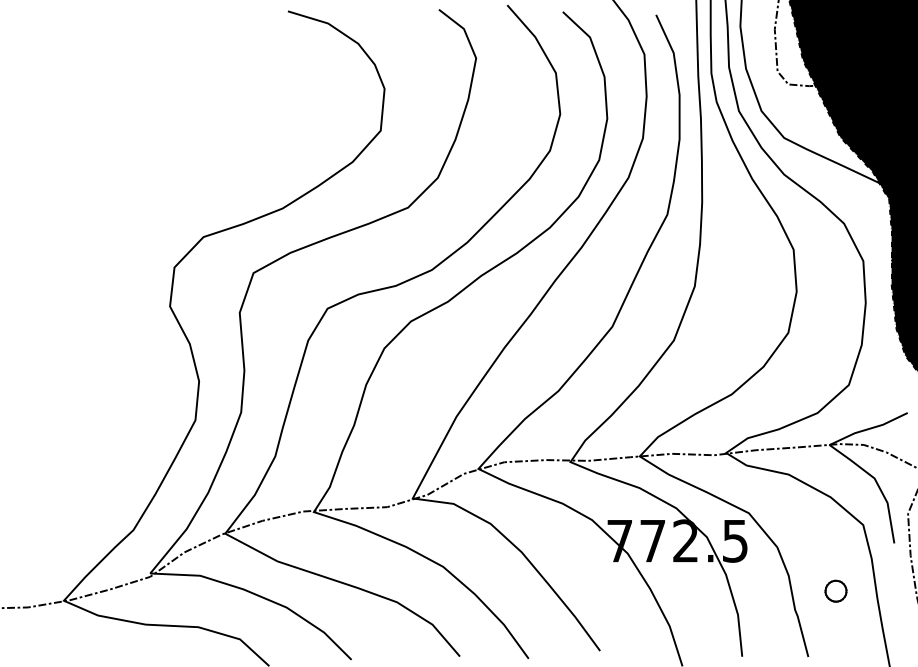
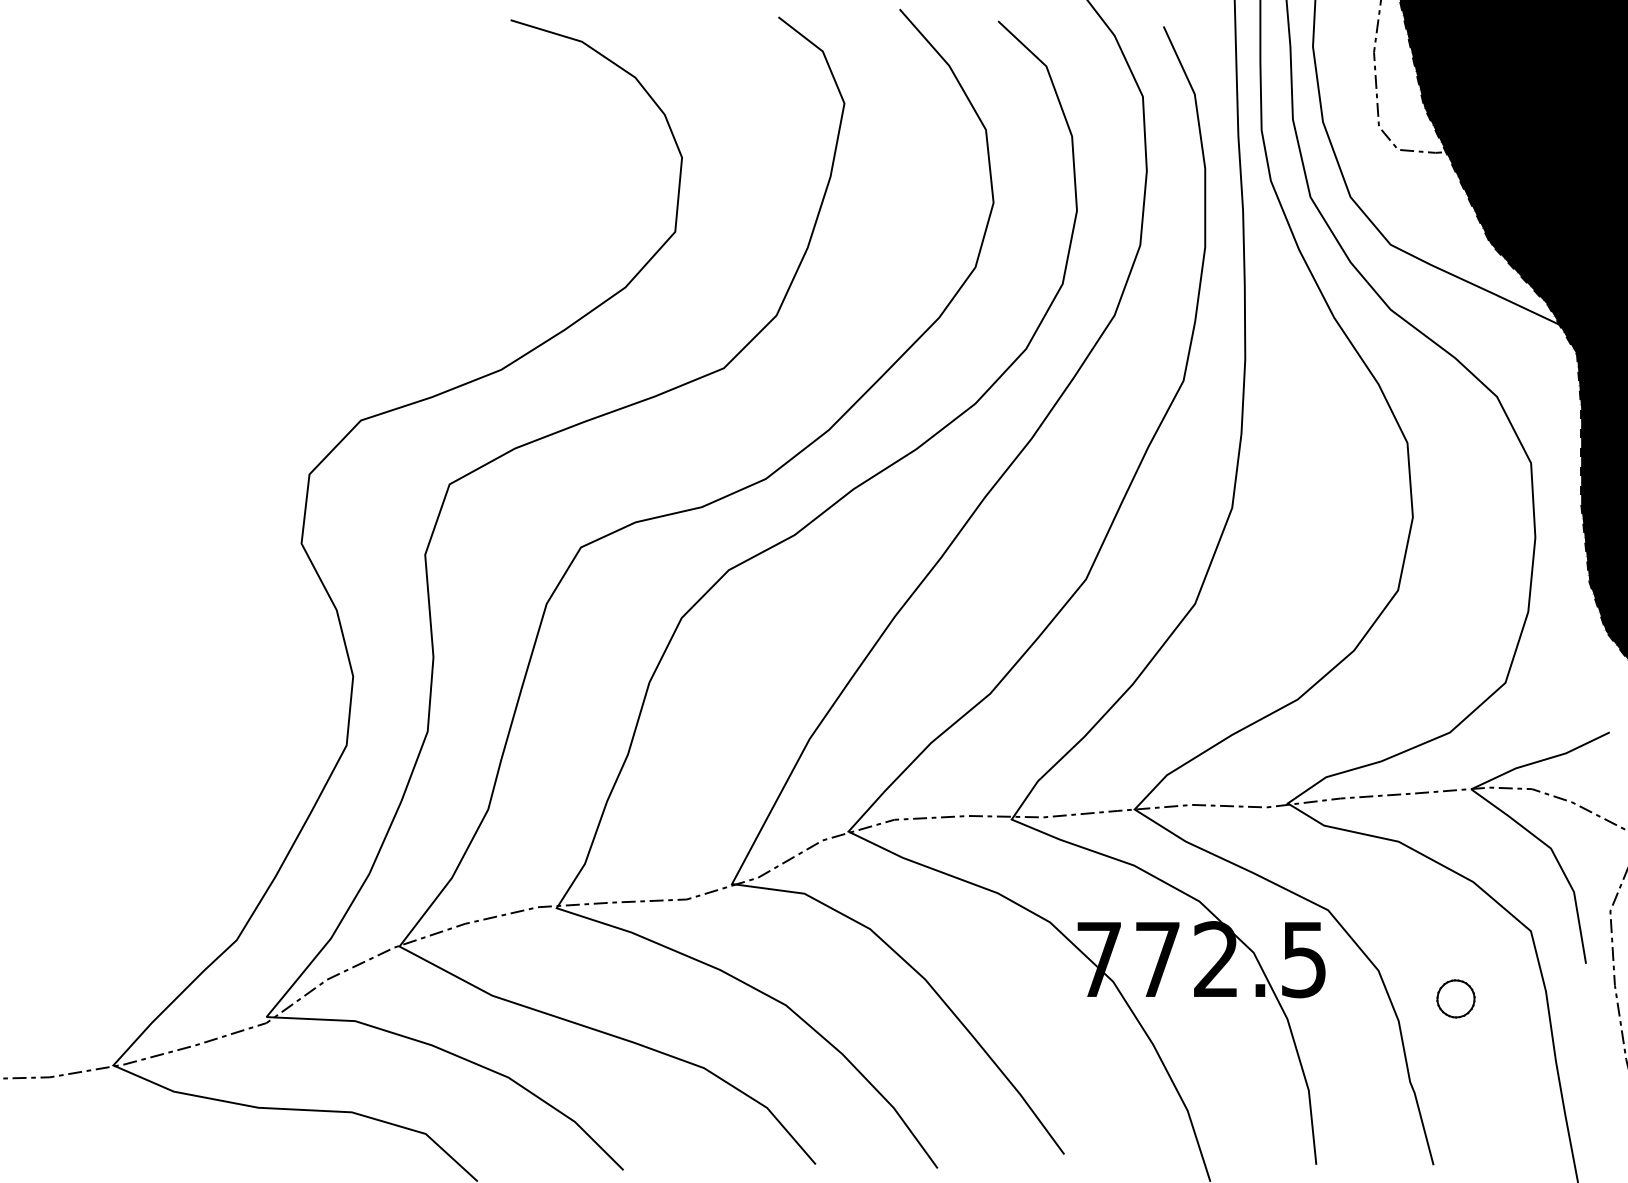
part: (835, 590) -> (1455, 997), moved

